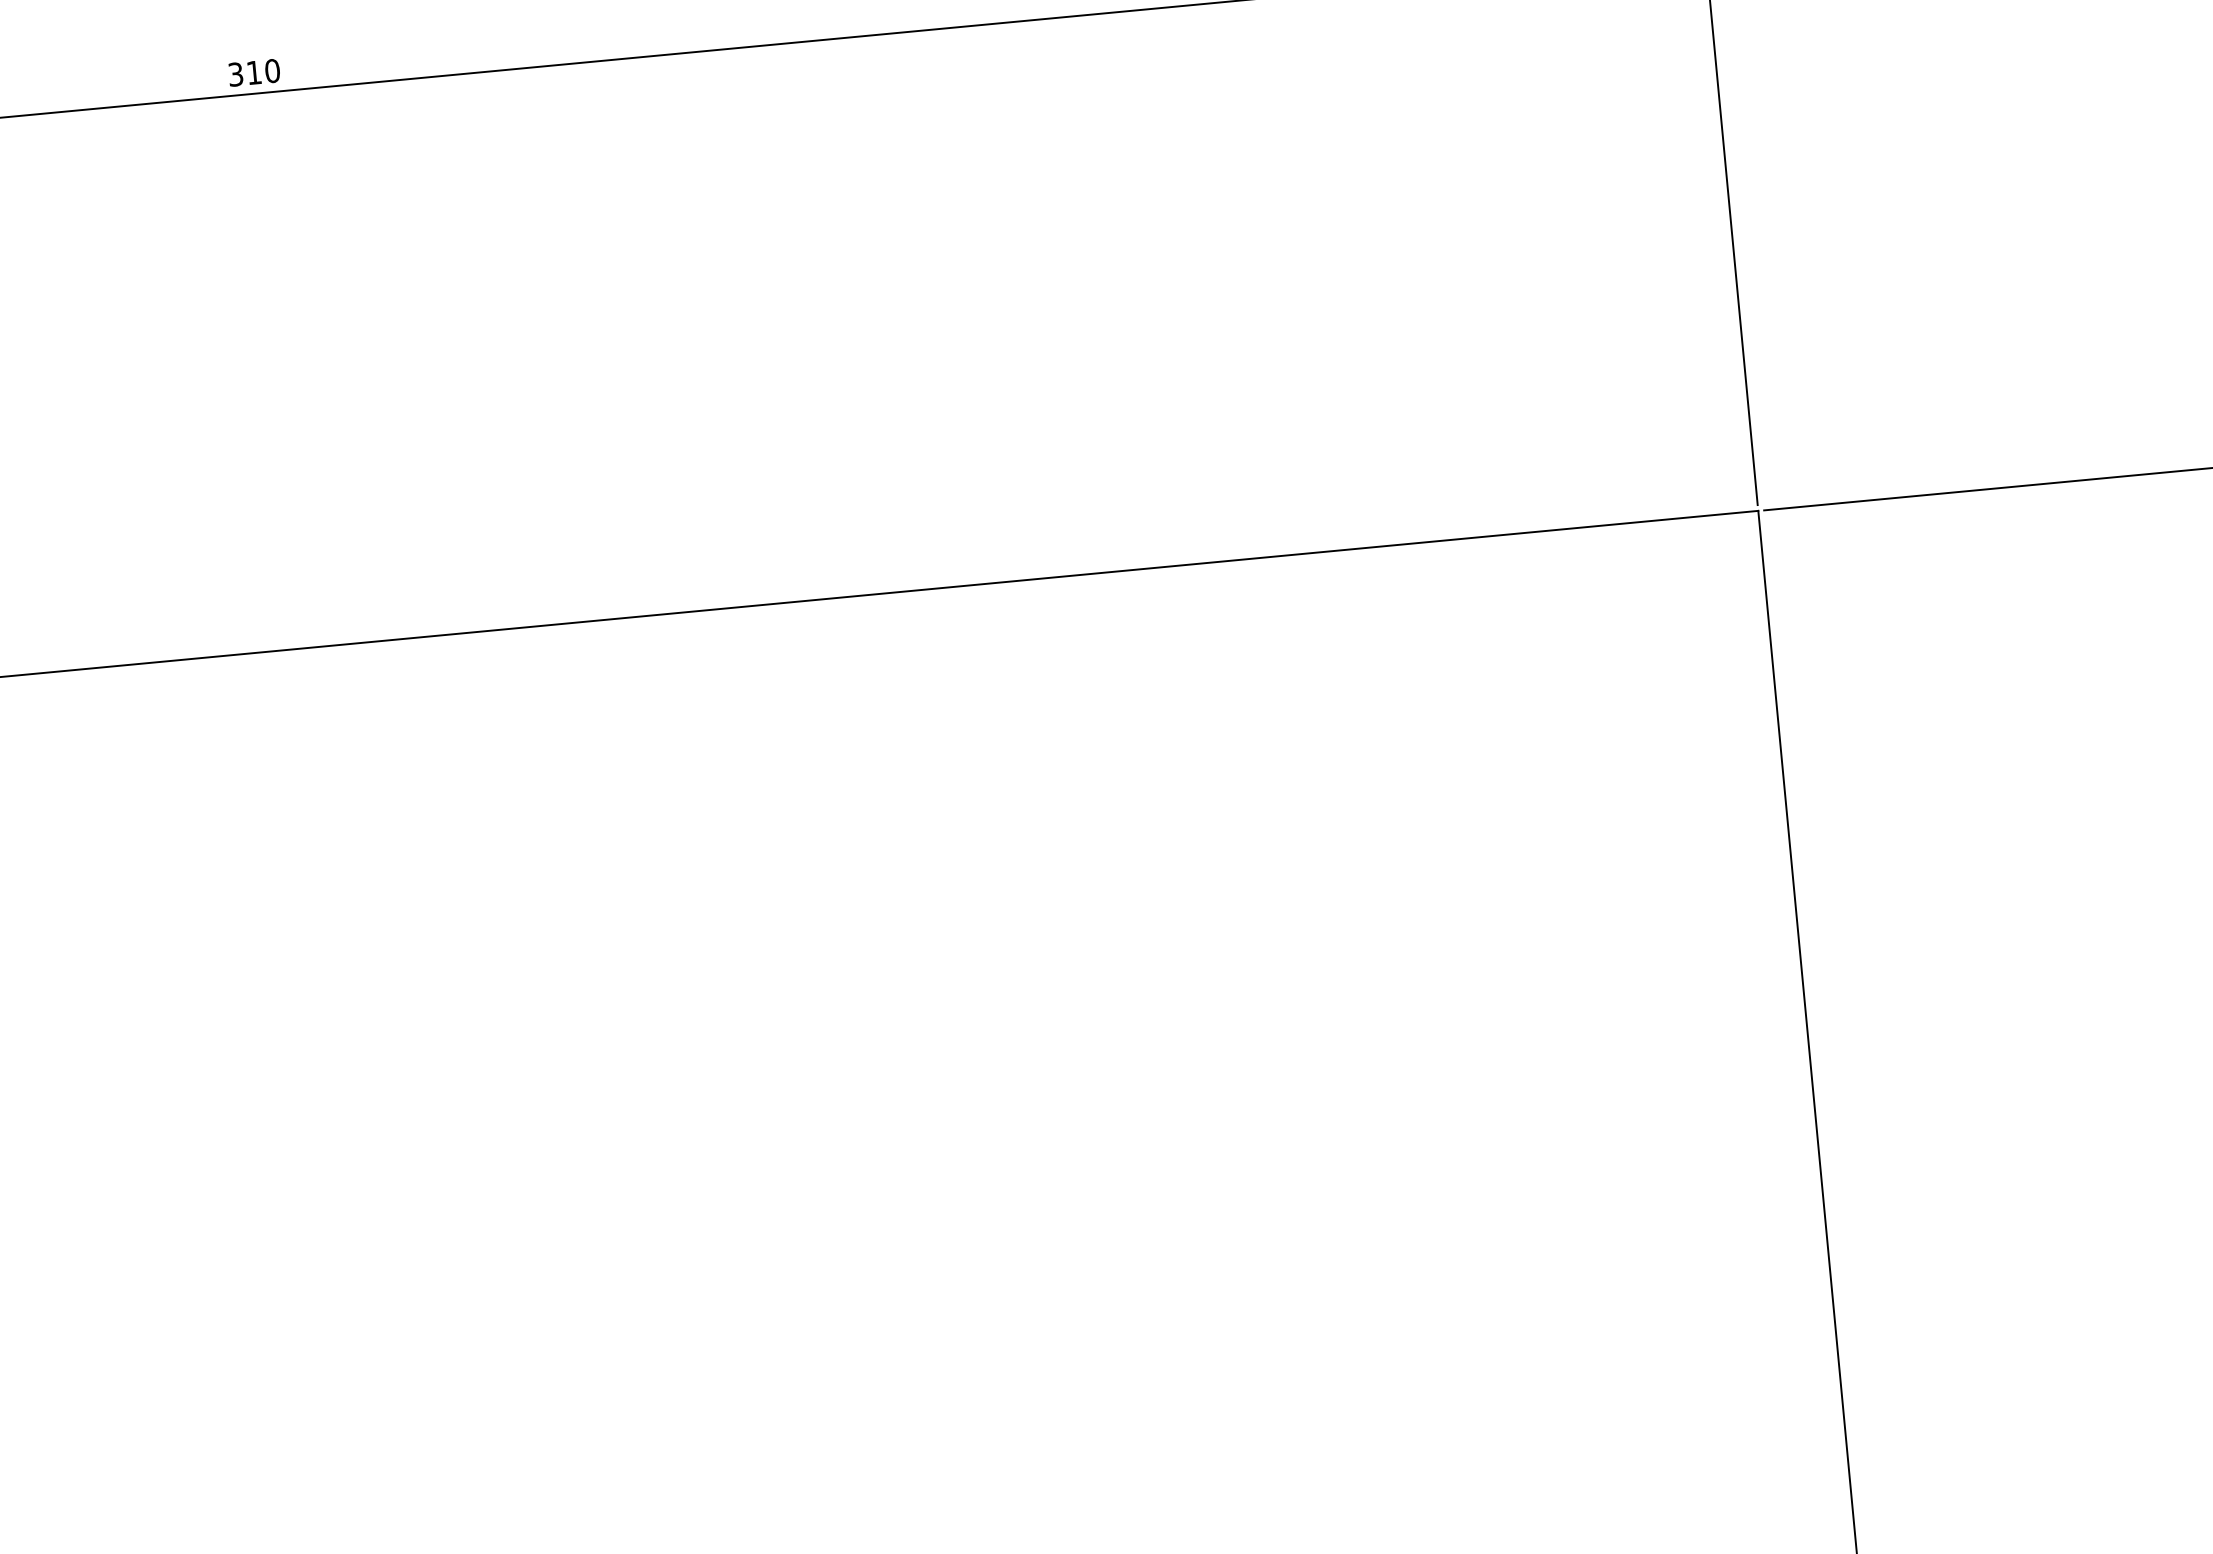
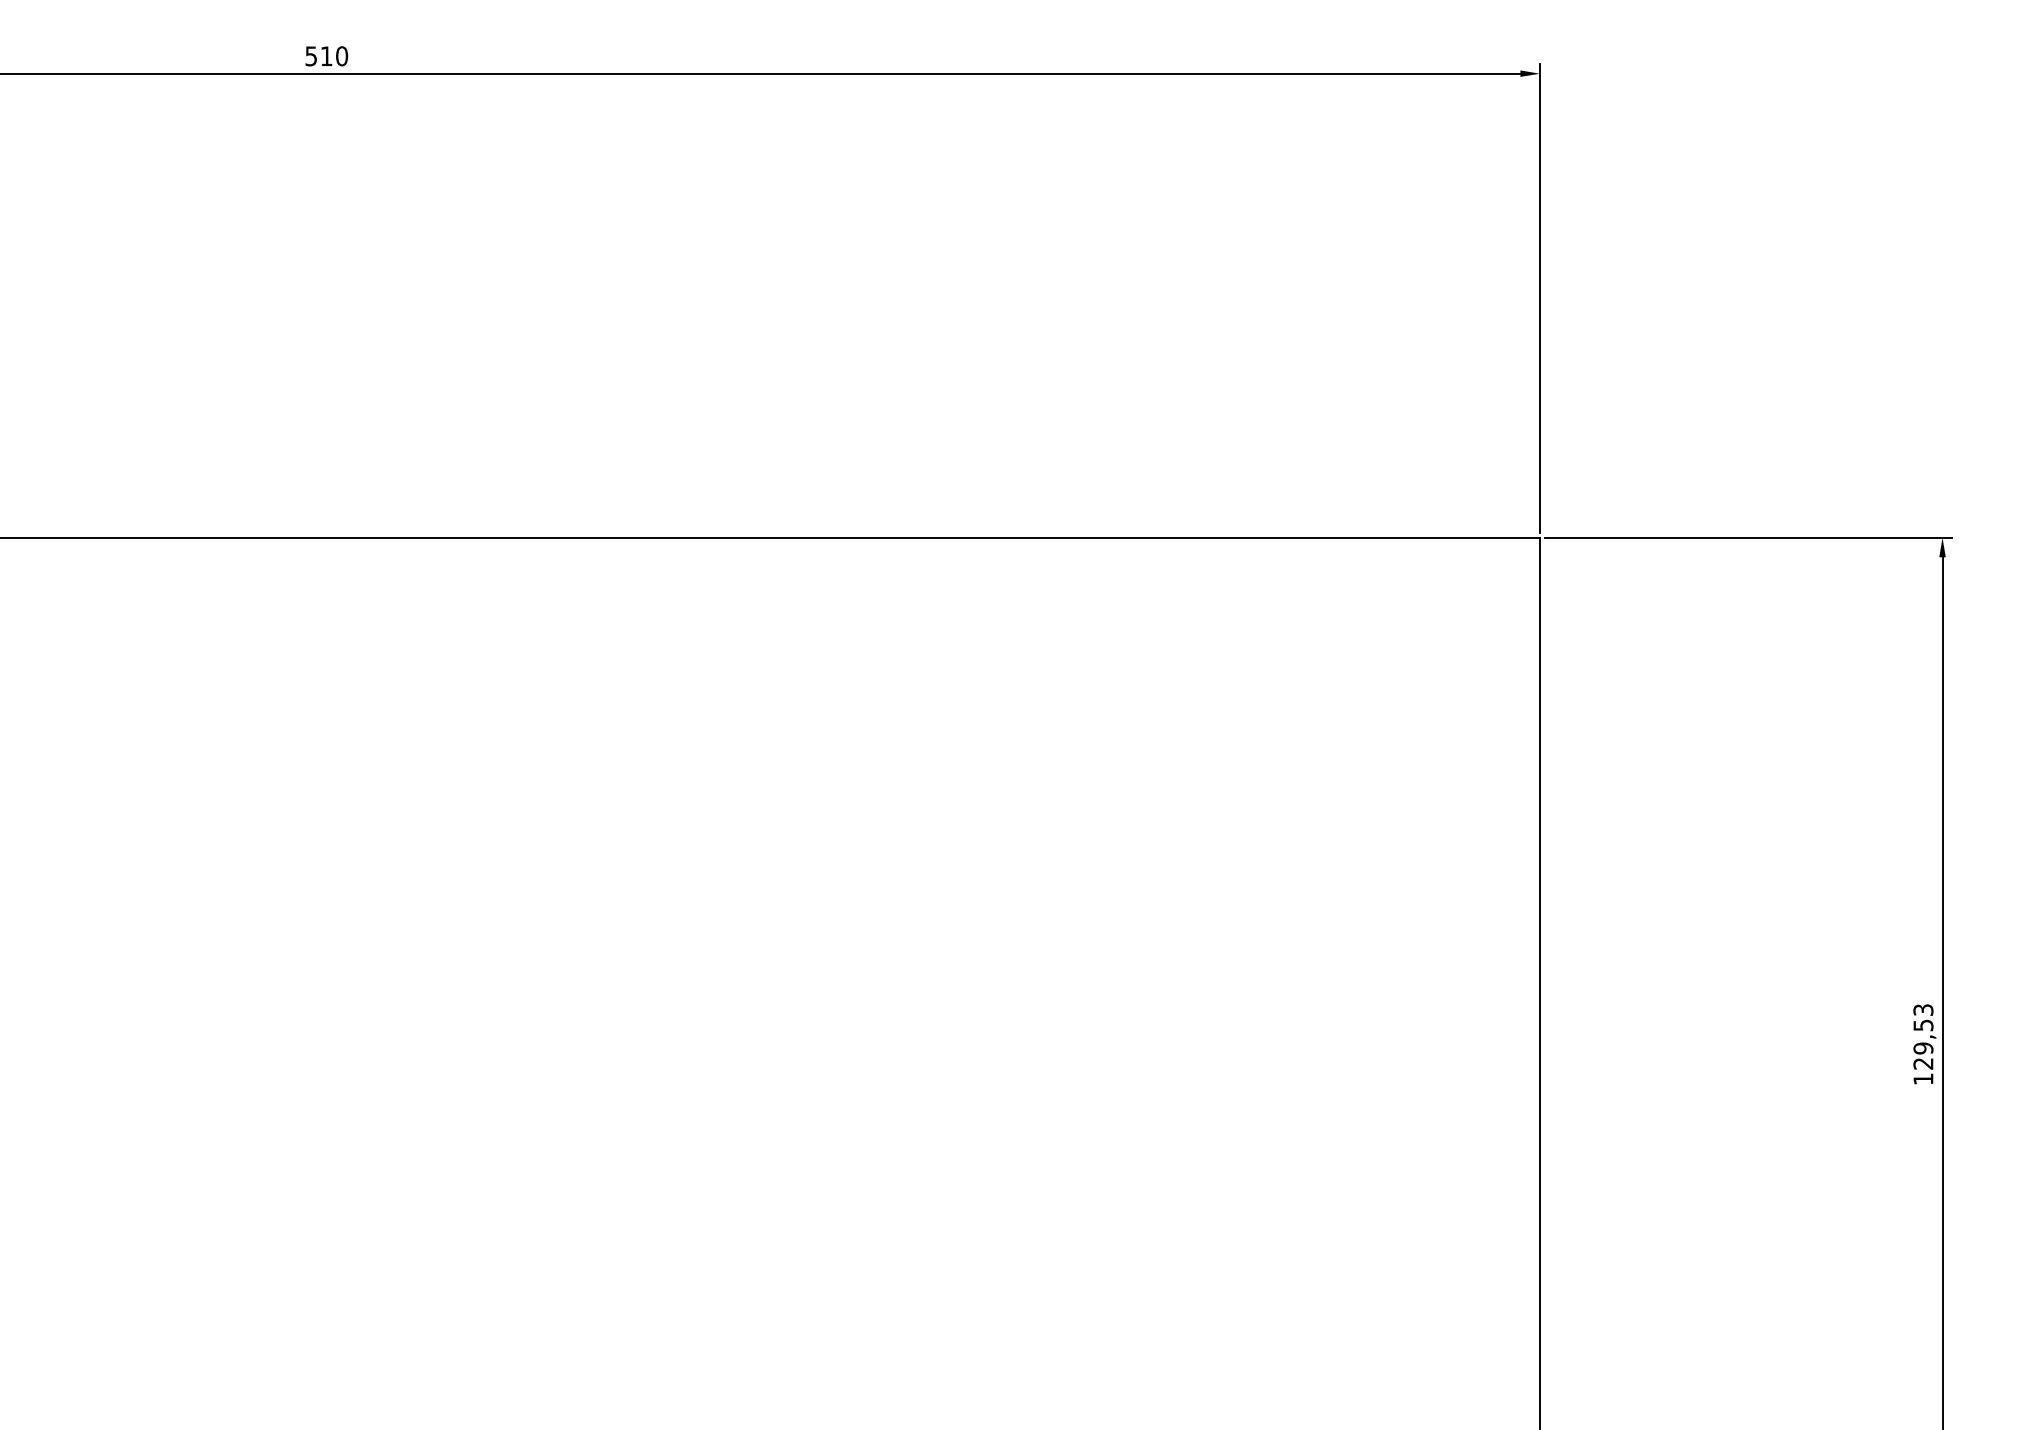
text: (236, 73) -> (311, 55), 310 -> 510

